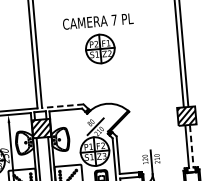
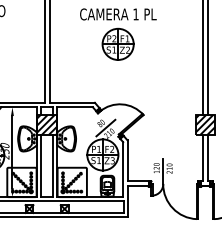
text: (113, 20) -> (135, 14), 7 -> 1
line: (63, 105) -> (72, 102), dashed -> solid
line: (192, 146) -> (208, 158), dashed -> solid

